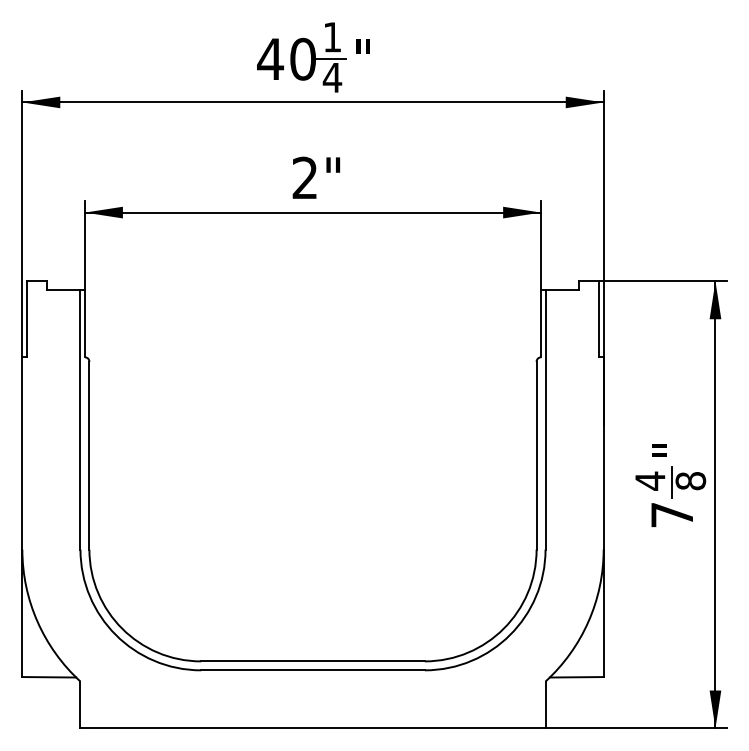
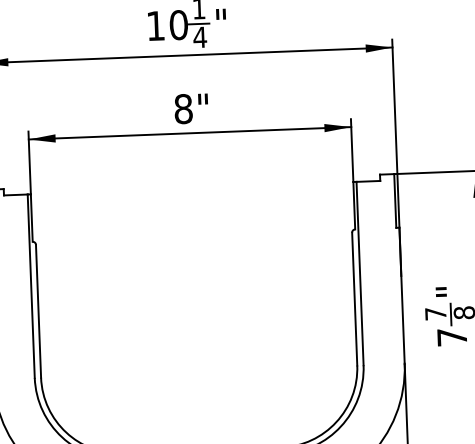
text: (270, 58) -> (155, 25), 40 -> 10
text: (304, 177) -> (183, 108), 2" -> 8"
text: (650, 480) -> (435, 313), 4 -> 7

